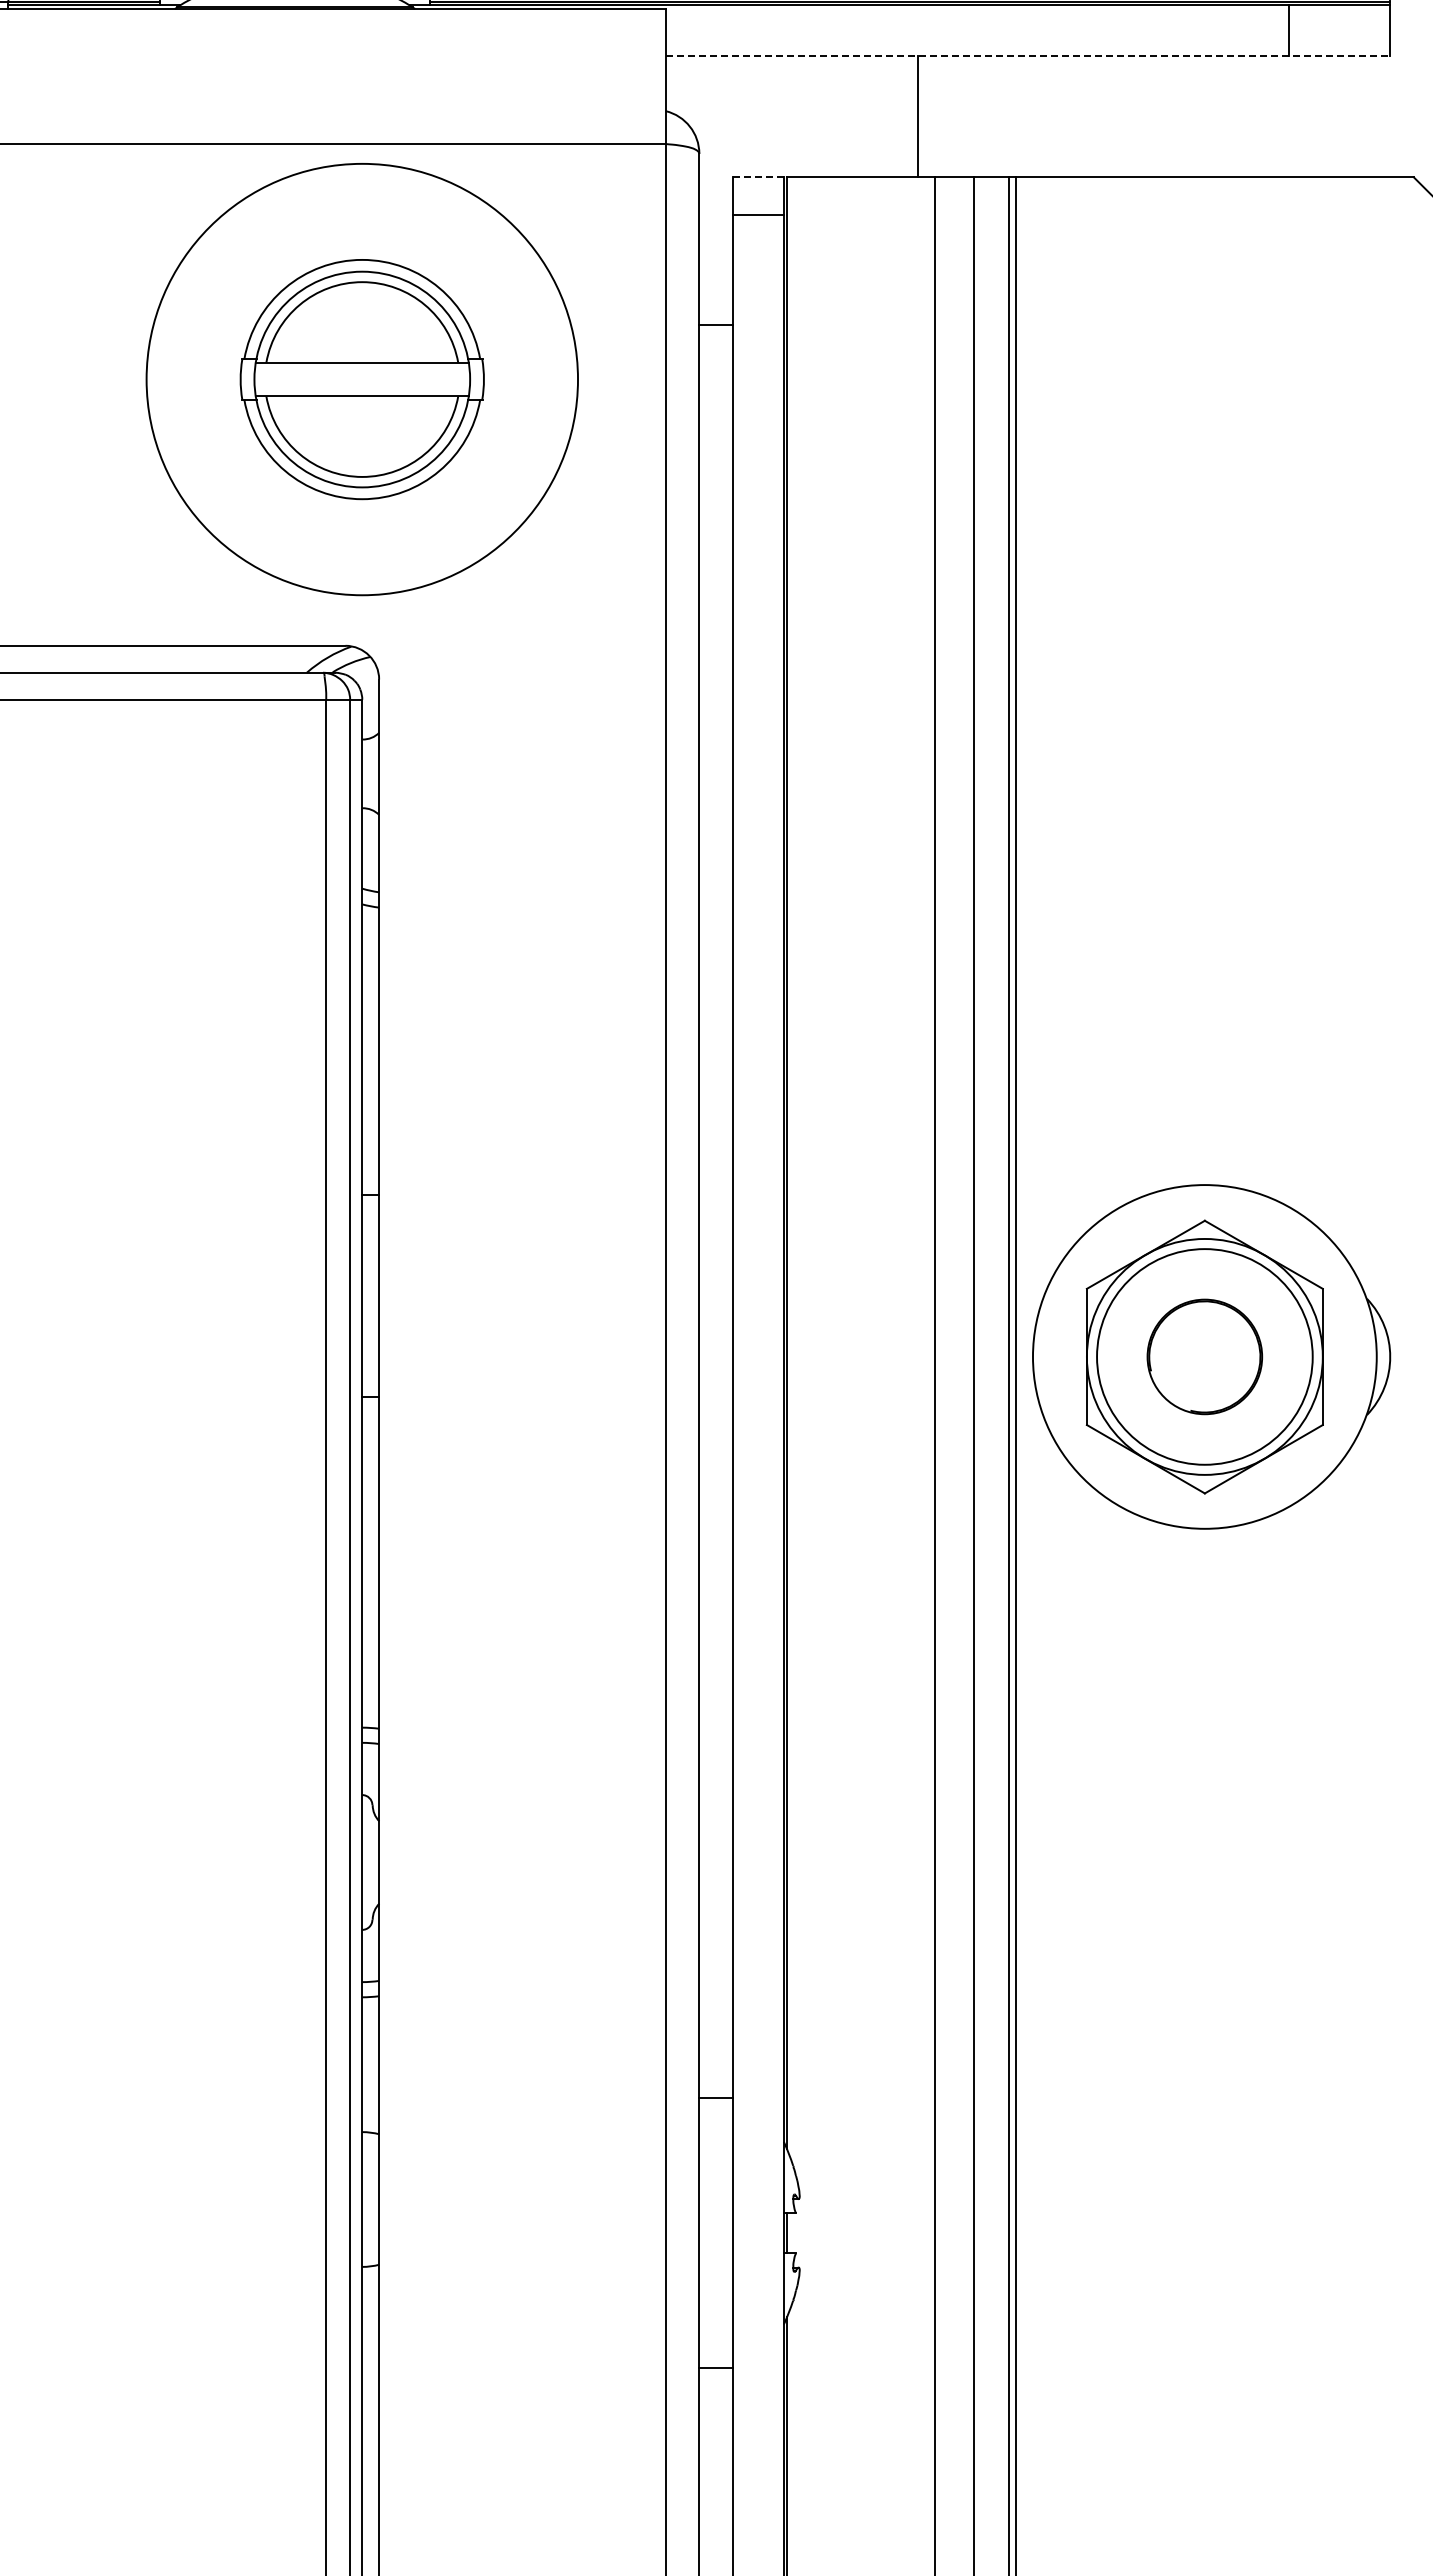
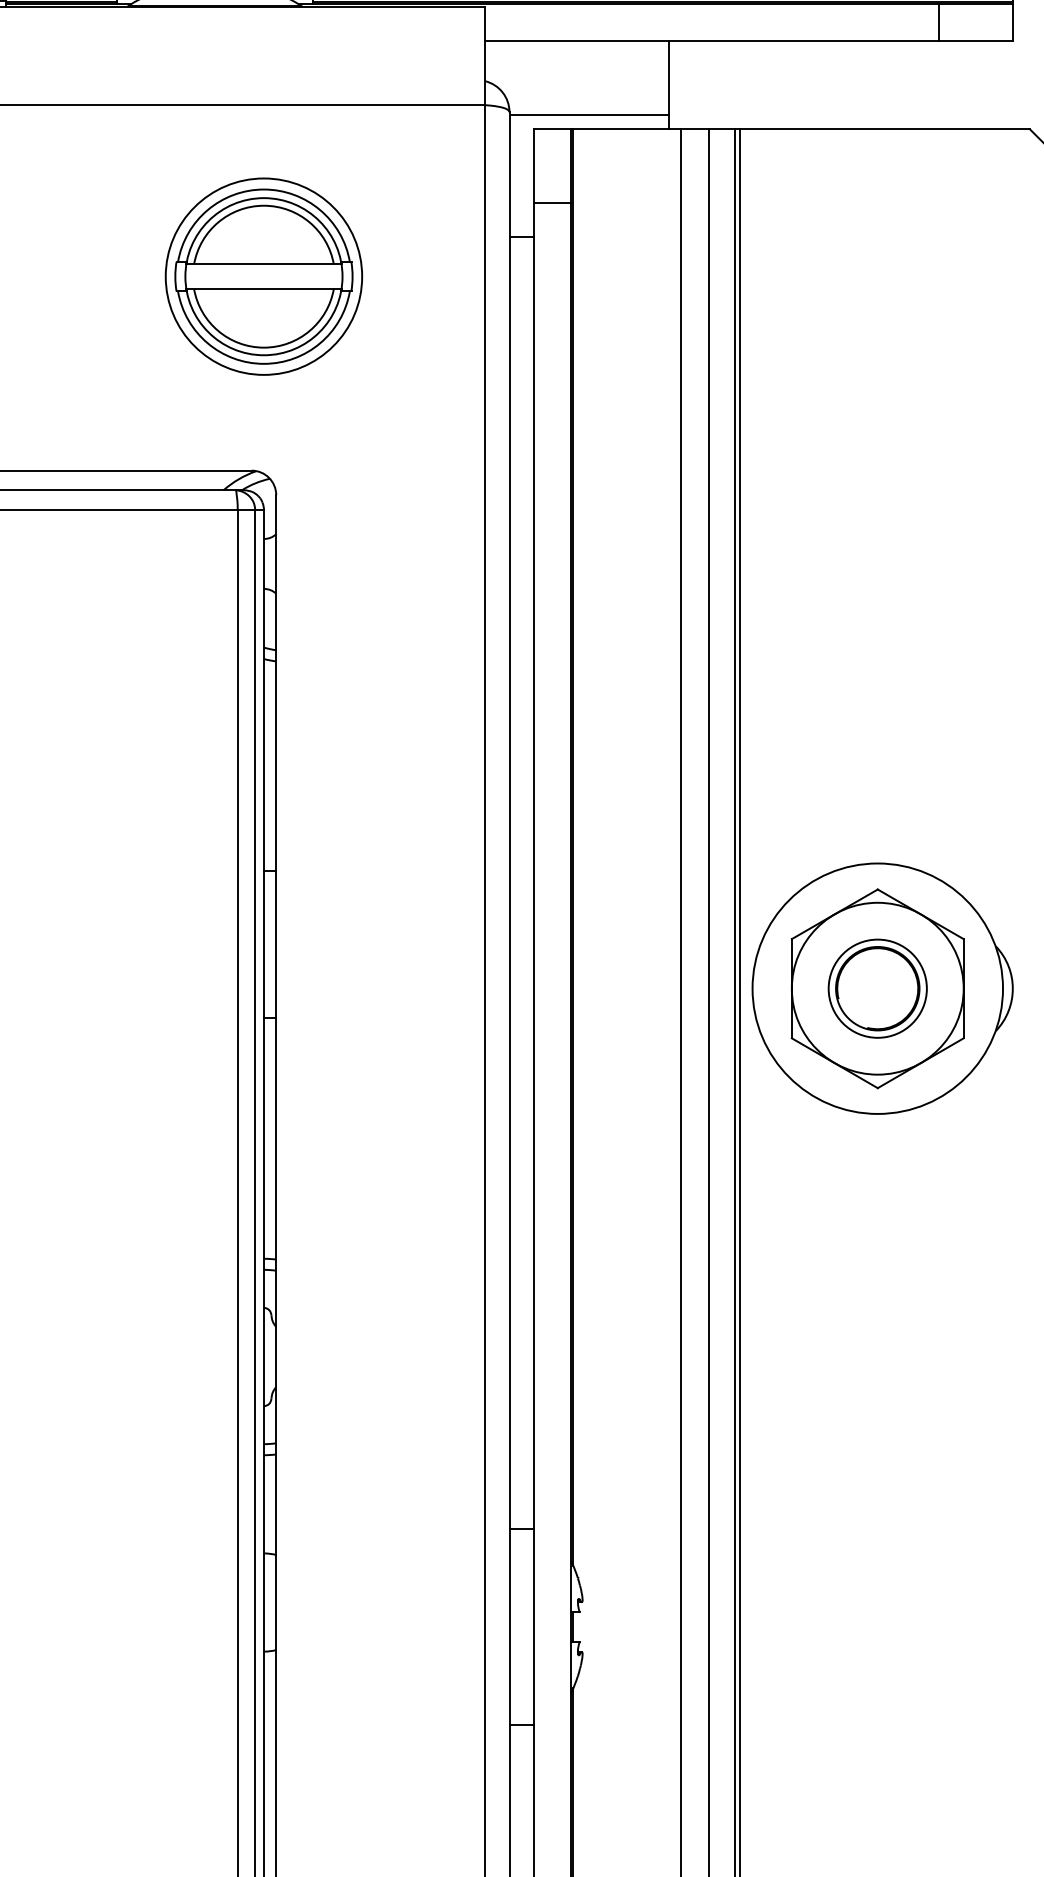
line: (1028, 56) -> (749, 41), dashed -> solid
line: (808, 158) -> (589, 115), added
line: (758, 177) -> (552, 129), dashed -> solid
line: (758, 215) -> (552, 203), moved
circle: (362, 379) -> (264, 276), size x0.62
circle: (1204, 1356) -> (877, 988), size x0.62

